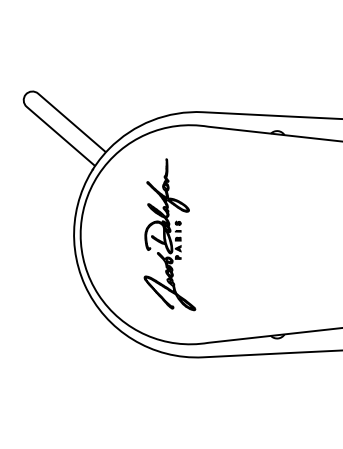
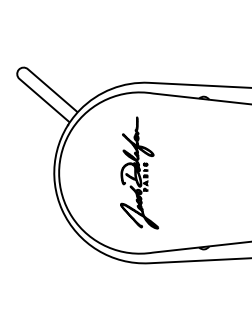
part: (169, 234) -> (139, 172), moved

